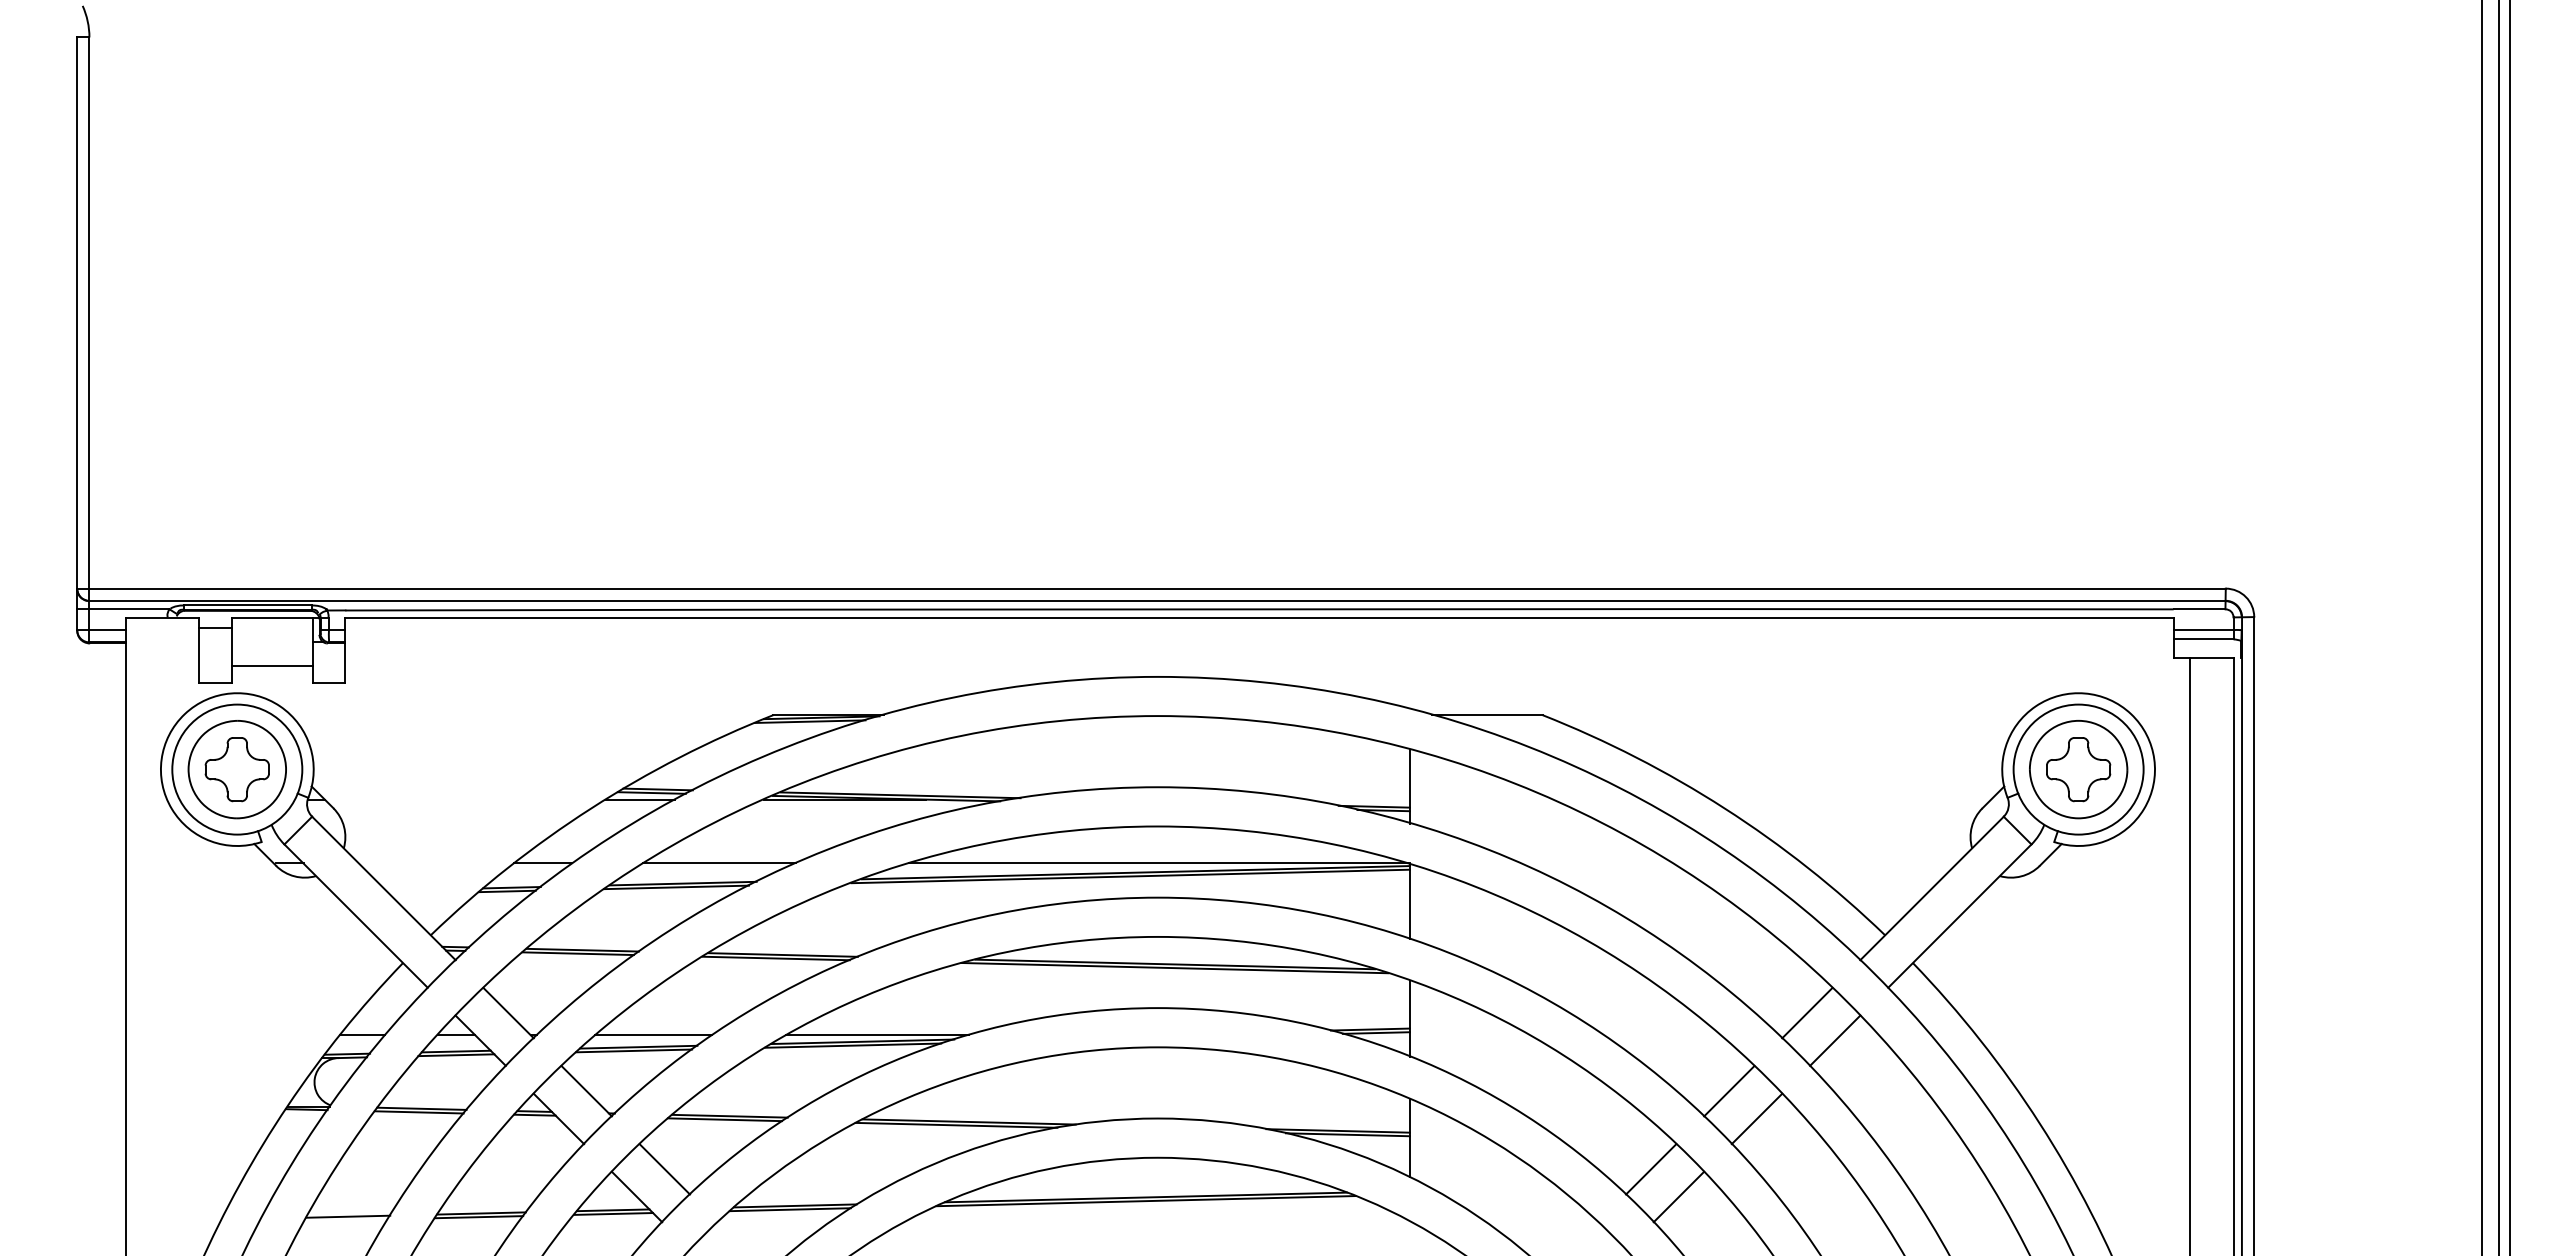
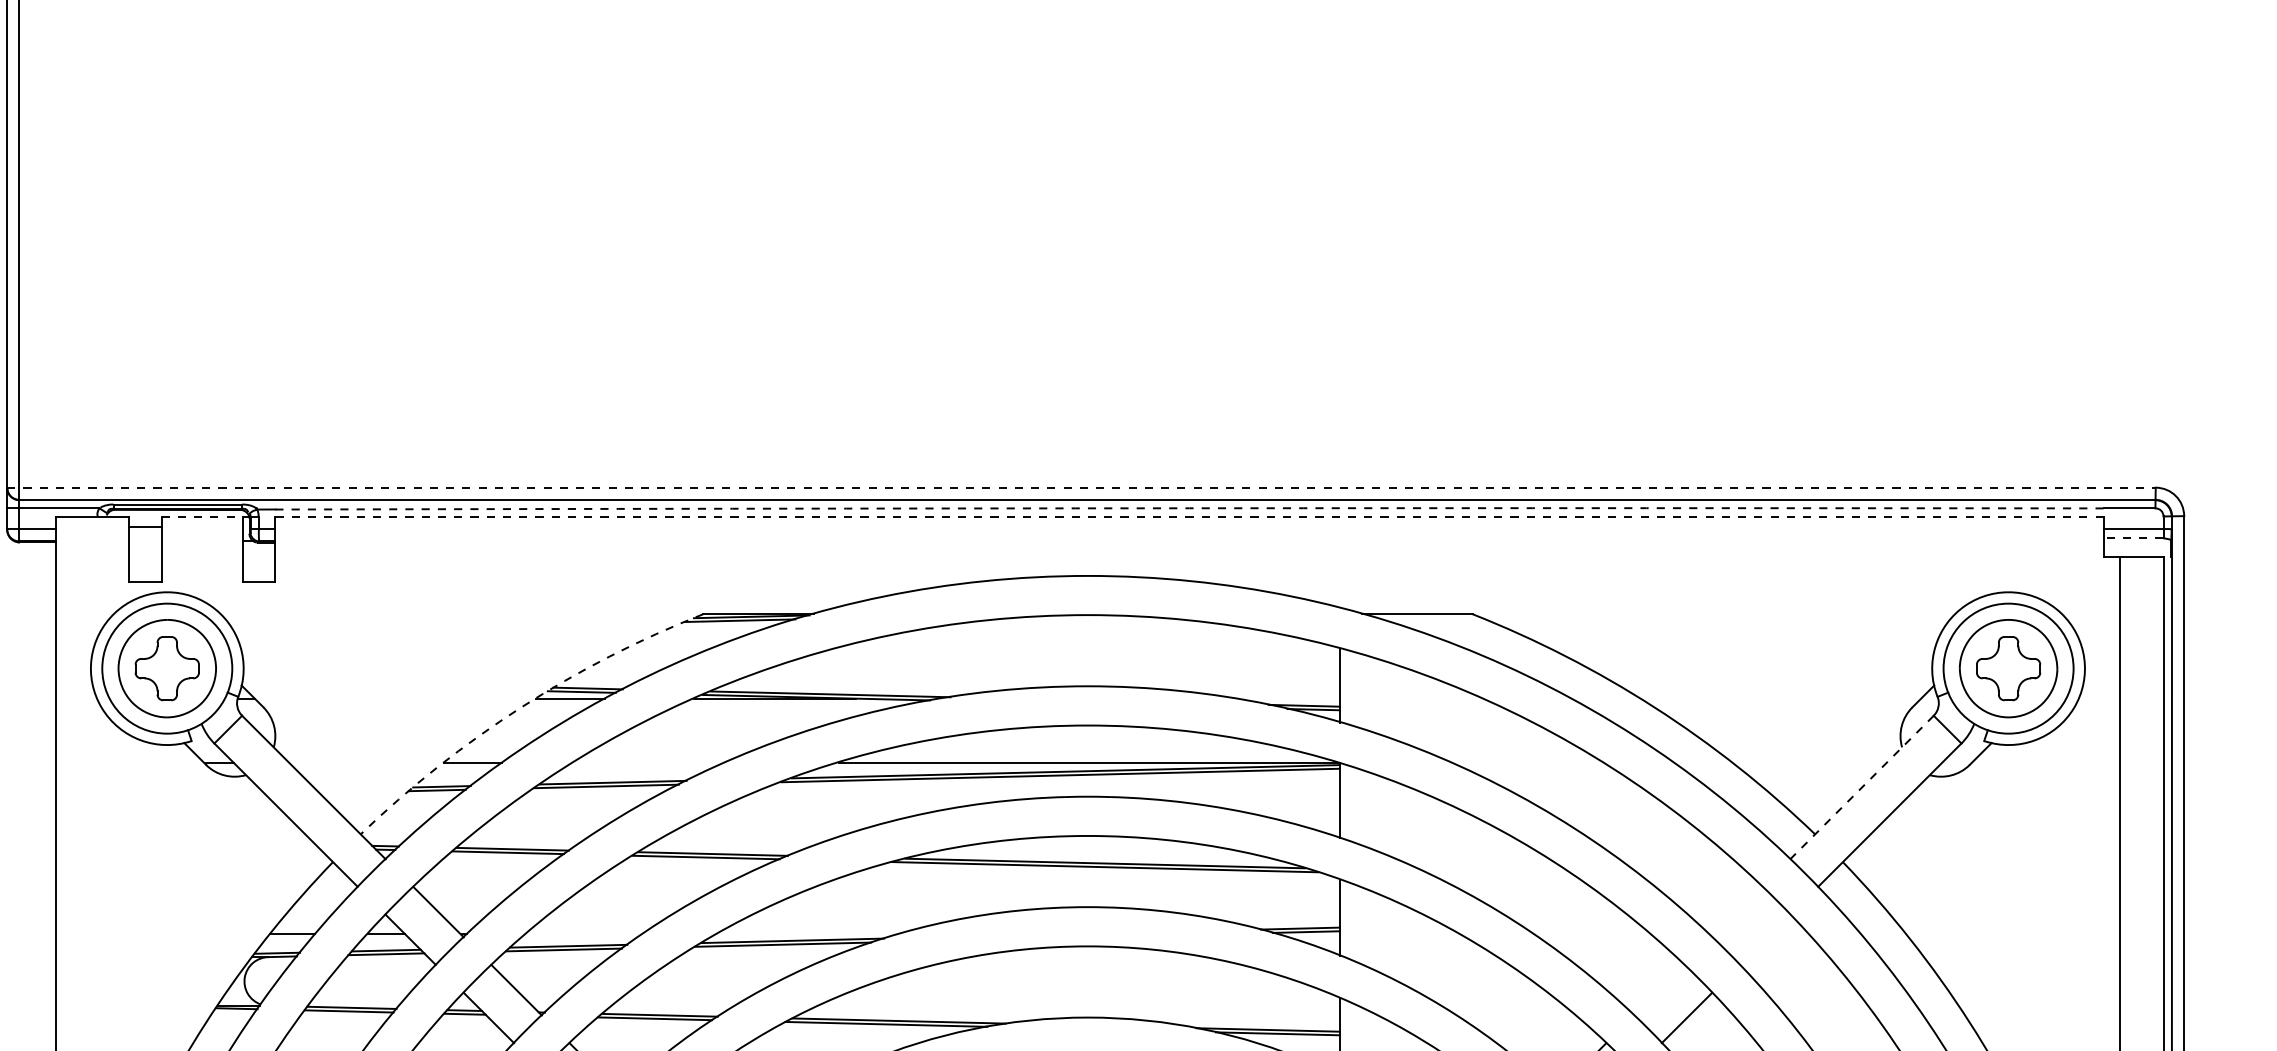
line: (1152, 588) -> (1082, 487), solid -> dashed
arc: (1259, 609) -> (1189, 508), solid -> dashed
line: (276, 617) -> (206, 516), solid -> dashed
line: (1260, 617) -> (1190, 516), solid -> dashed
line: (2203, 639) -> (2133, 538), solid -> dashed
line: (271, 666) -> (201, 565), removed
arc: (591, 808) -> (521, 707), solid -> dashed
line: (718, 863) -> (648, 762), removed
line: (1931, 888) -> (1861, 787), solid -> dashed
line: (1807, 1012) -> (1737, 911), removed
line: (653, 1035) -> (583, 934), removed
line: (877, 1035) -> (807, 934), removed
line: (1835, 1040) -> (1765, 939), removed
line: (1729, 1091) -> (1659, 990), removed

